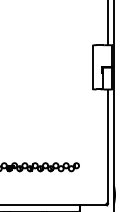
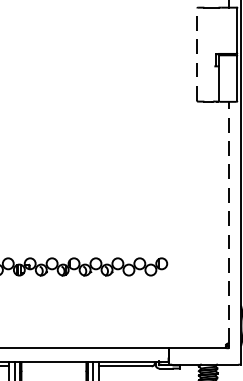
line: (93, 67) -> (197, 55), solid -> dashed
line: (108, 146) -> (229, 222), solid -> dashed

